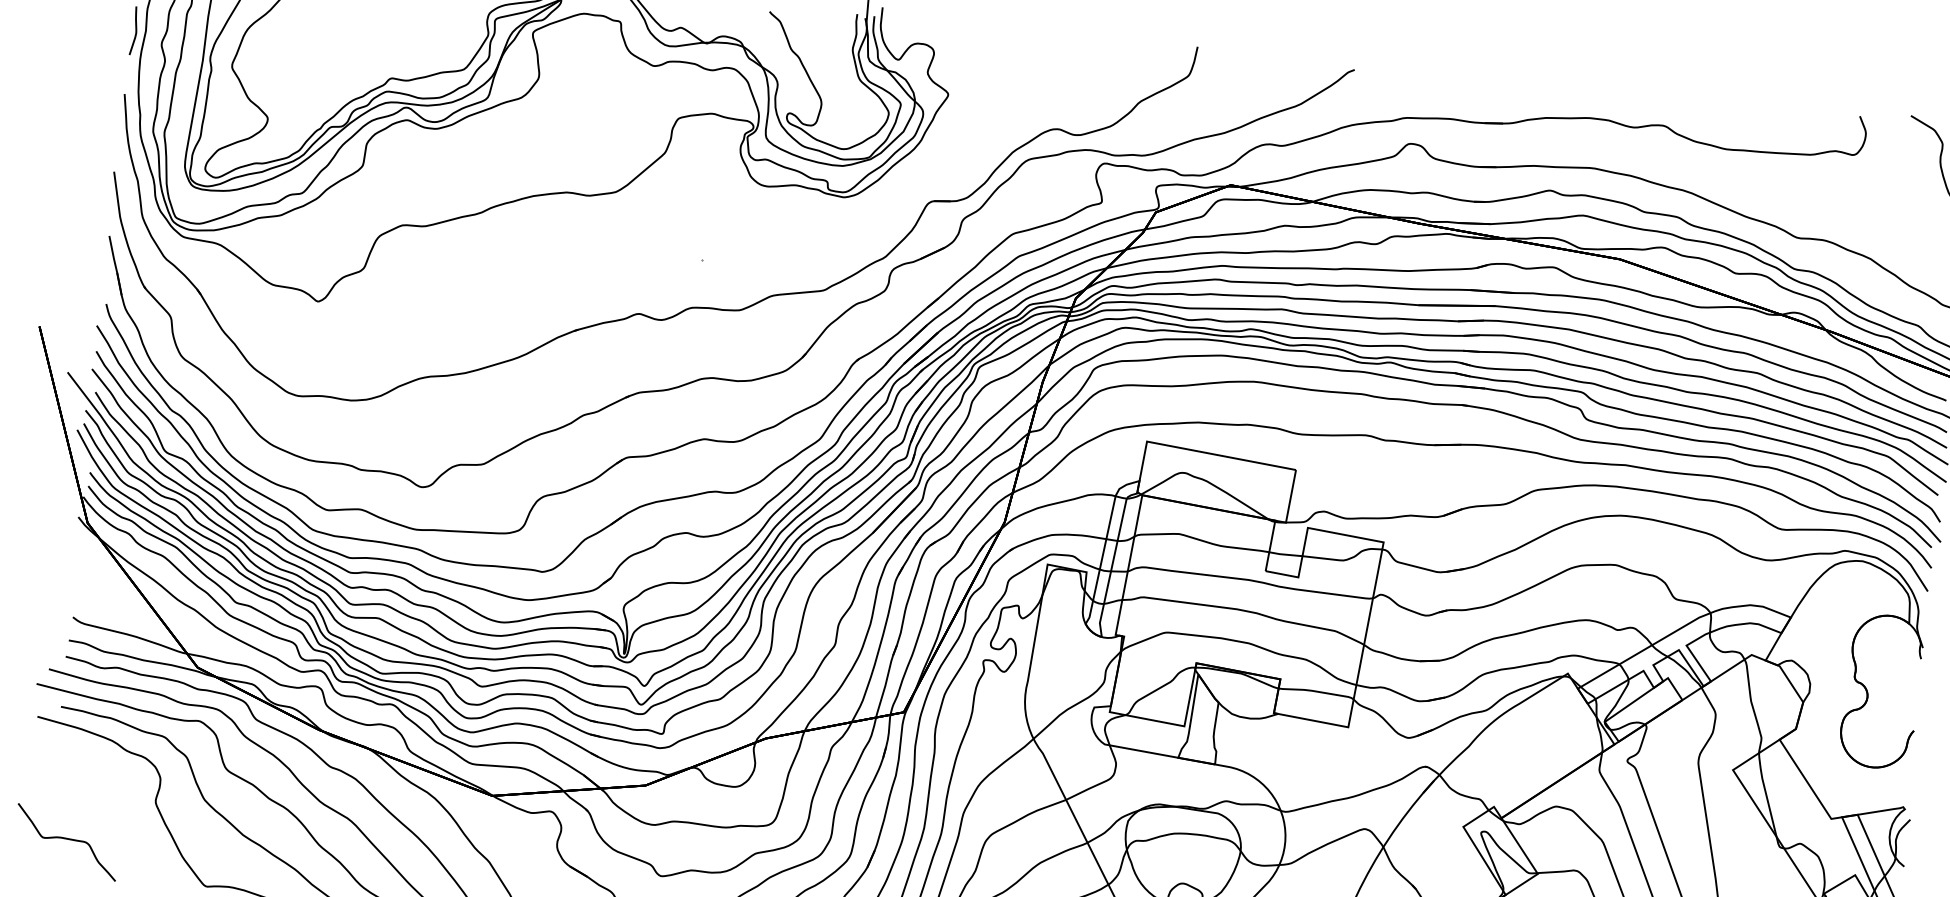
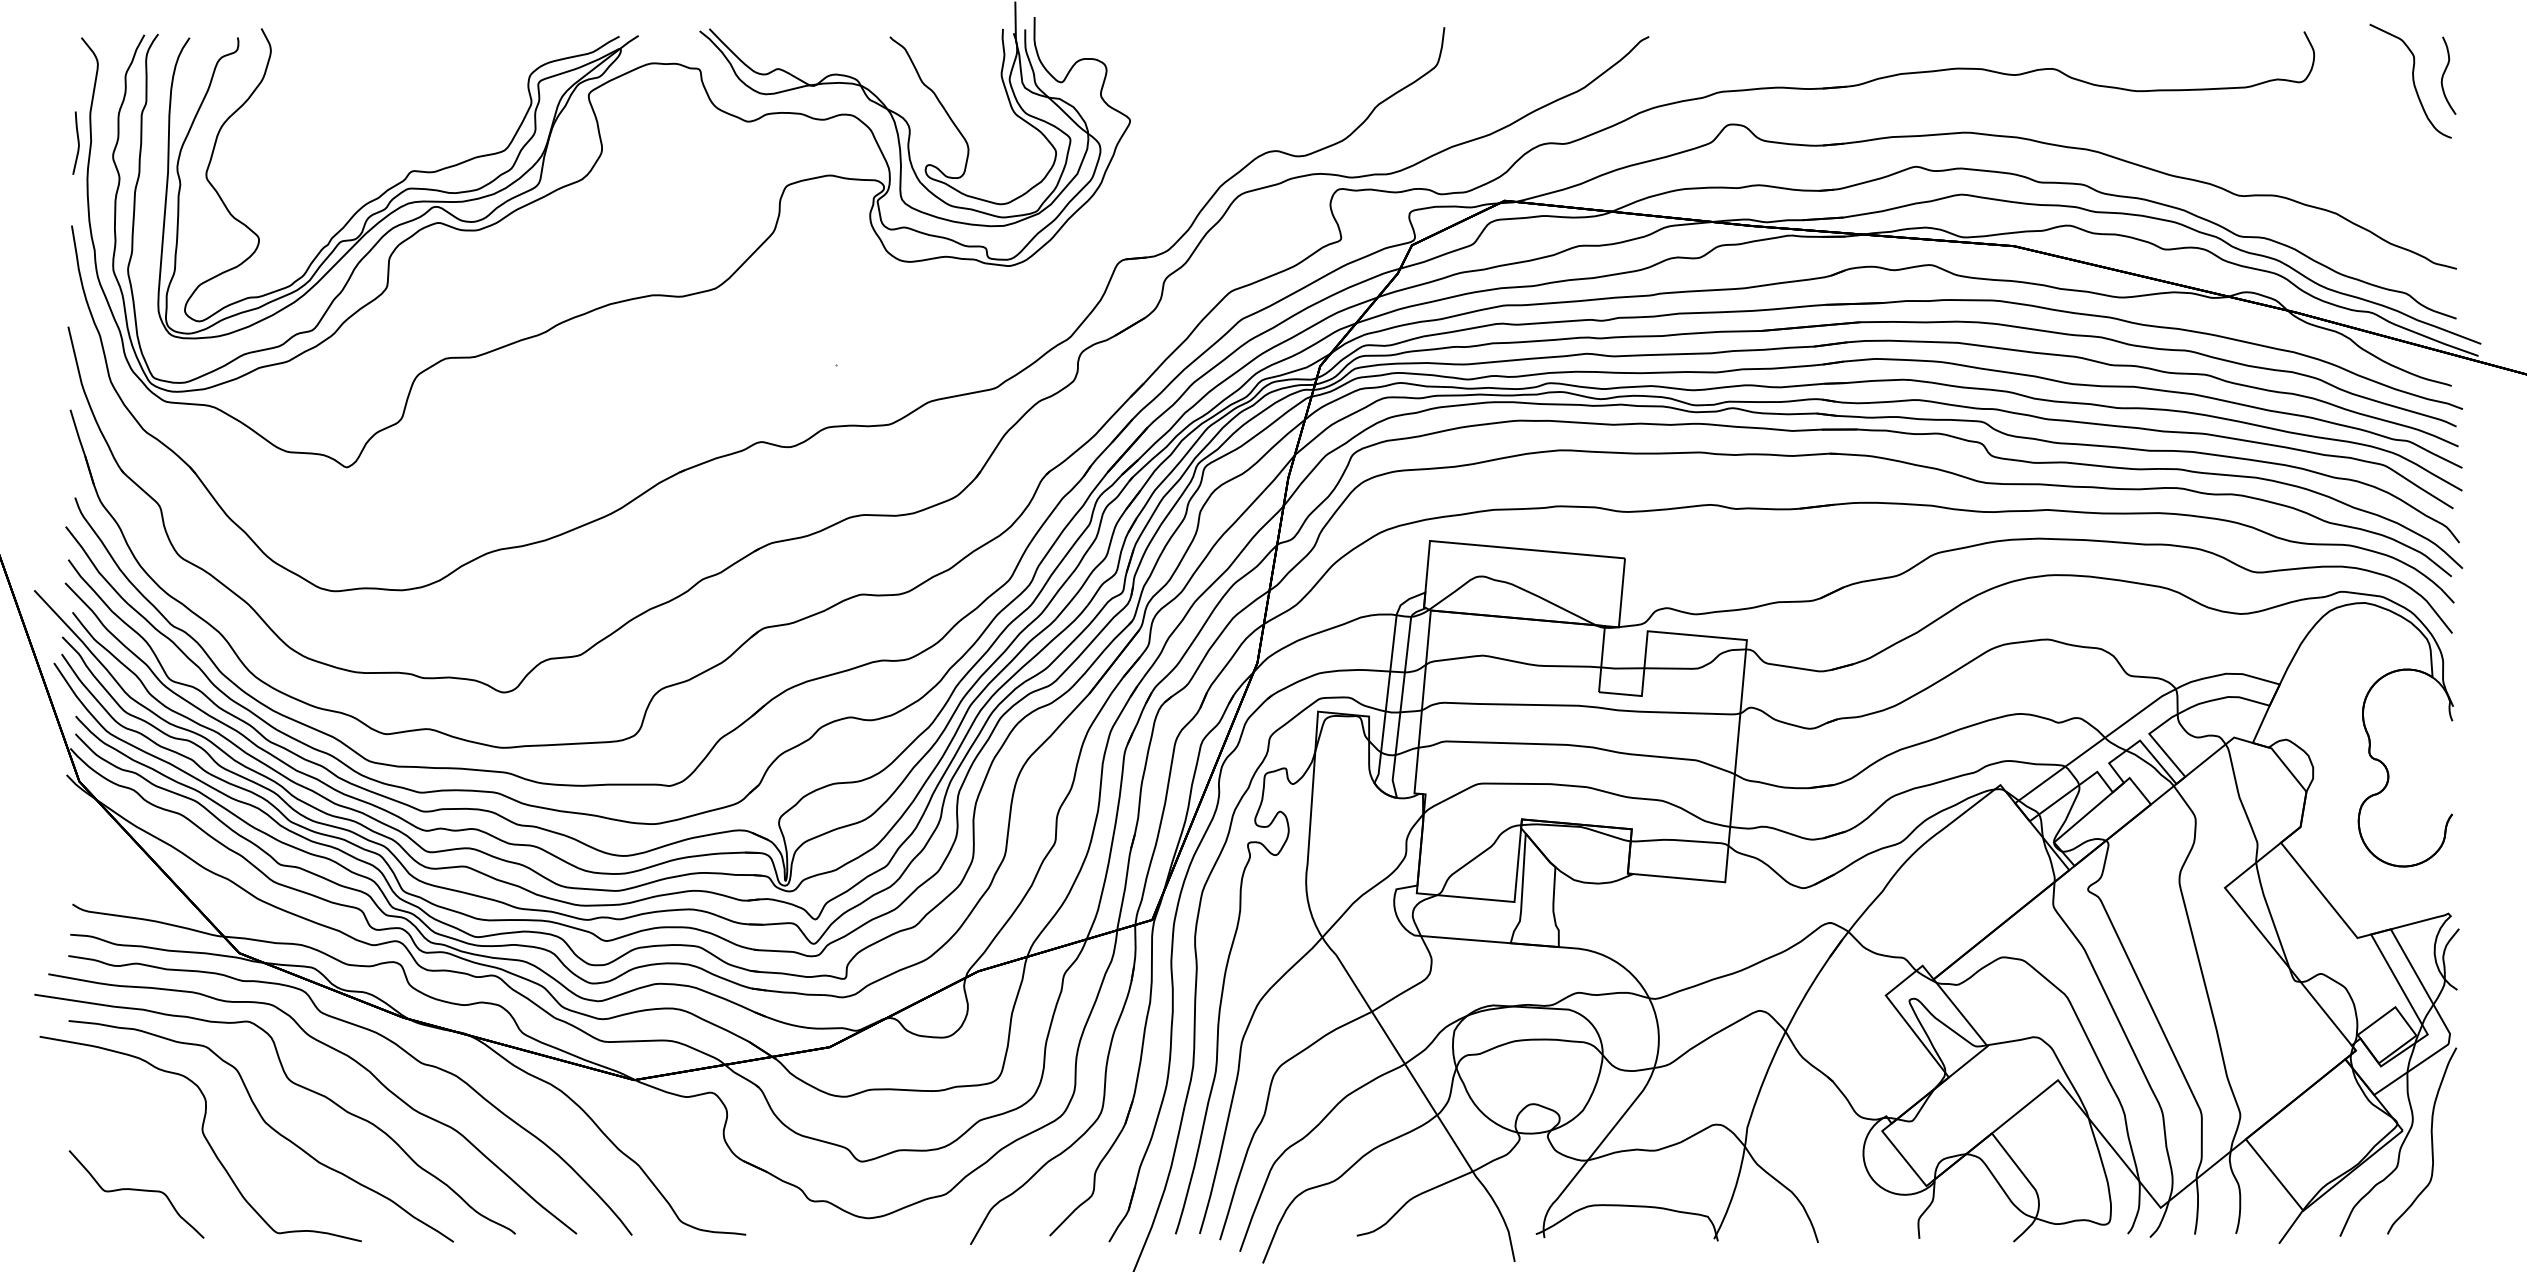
curve: (67, 839) -> (136, 1190), moved

